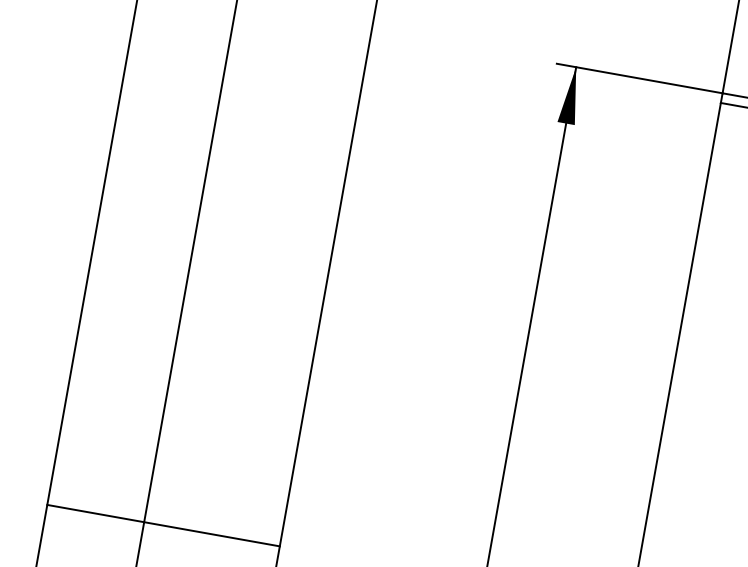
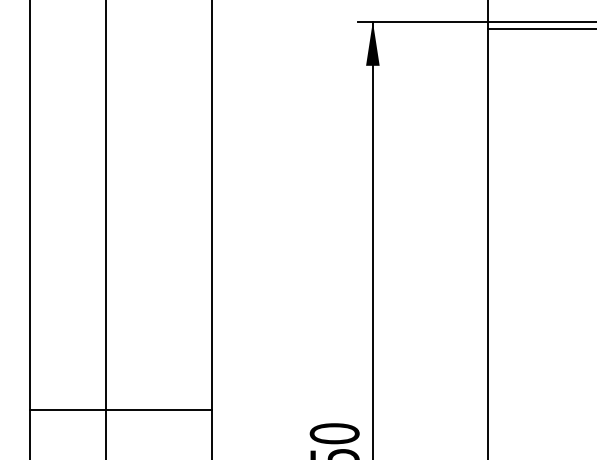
line: (162, 525) -> (120, 410), moved

